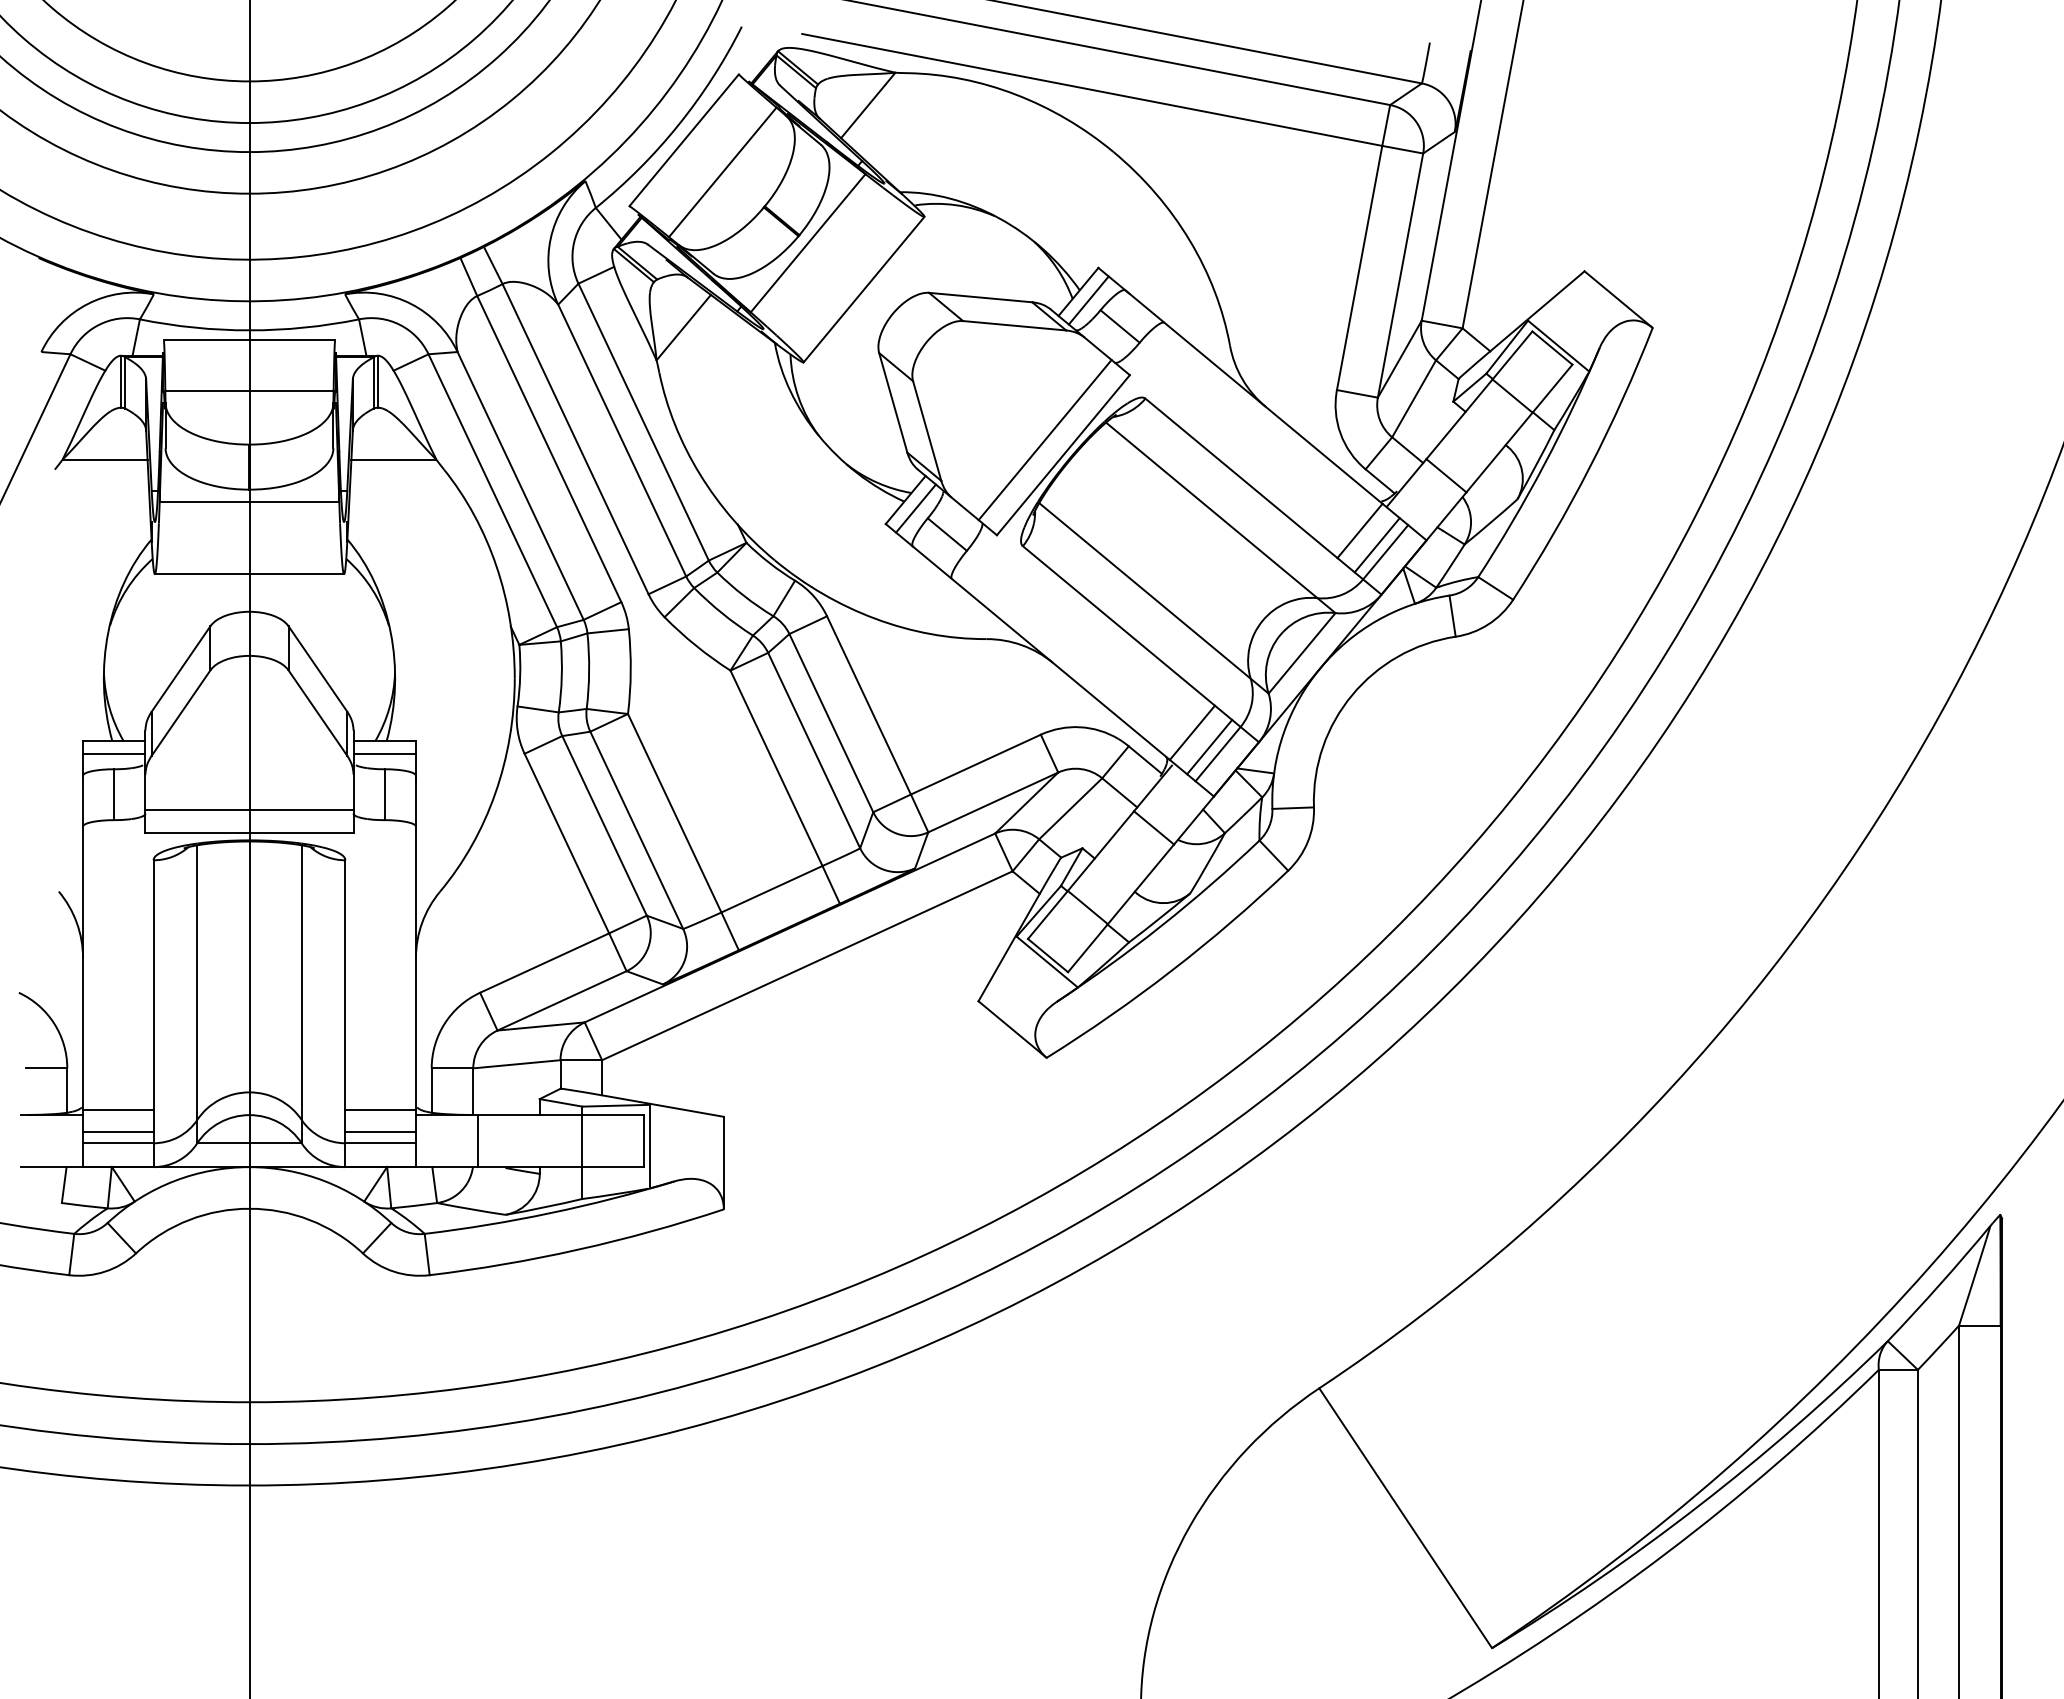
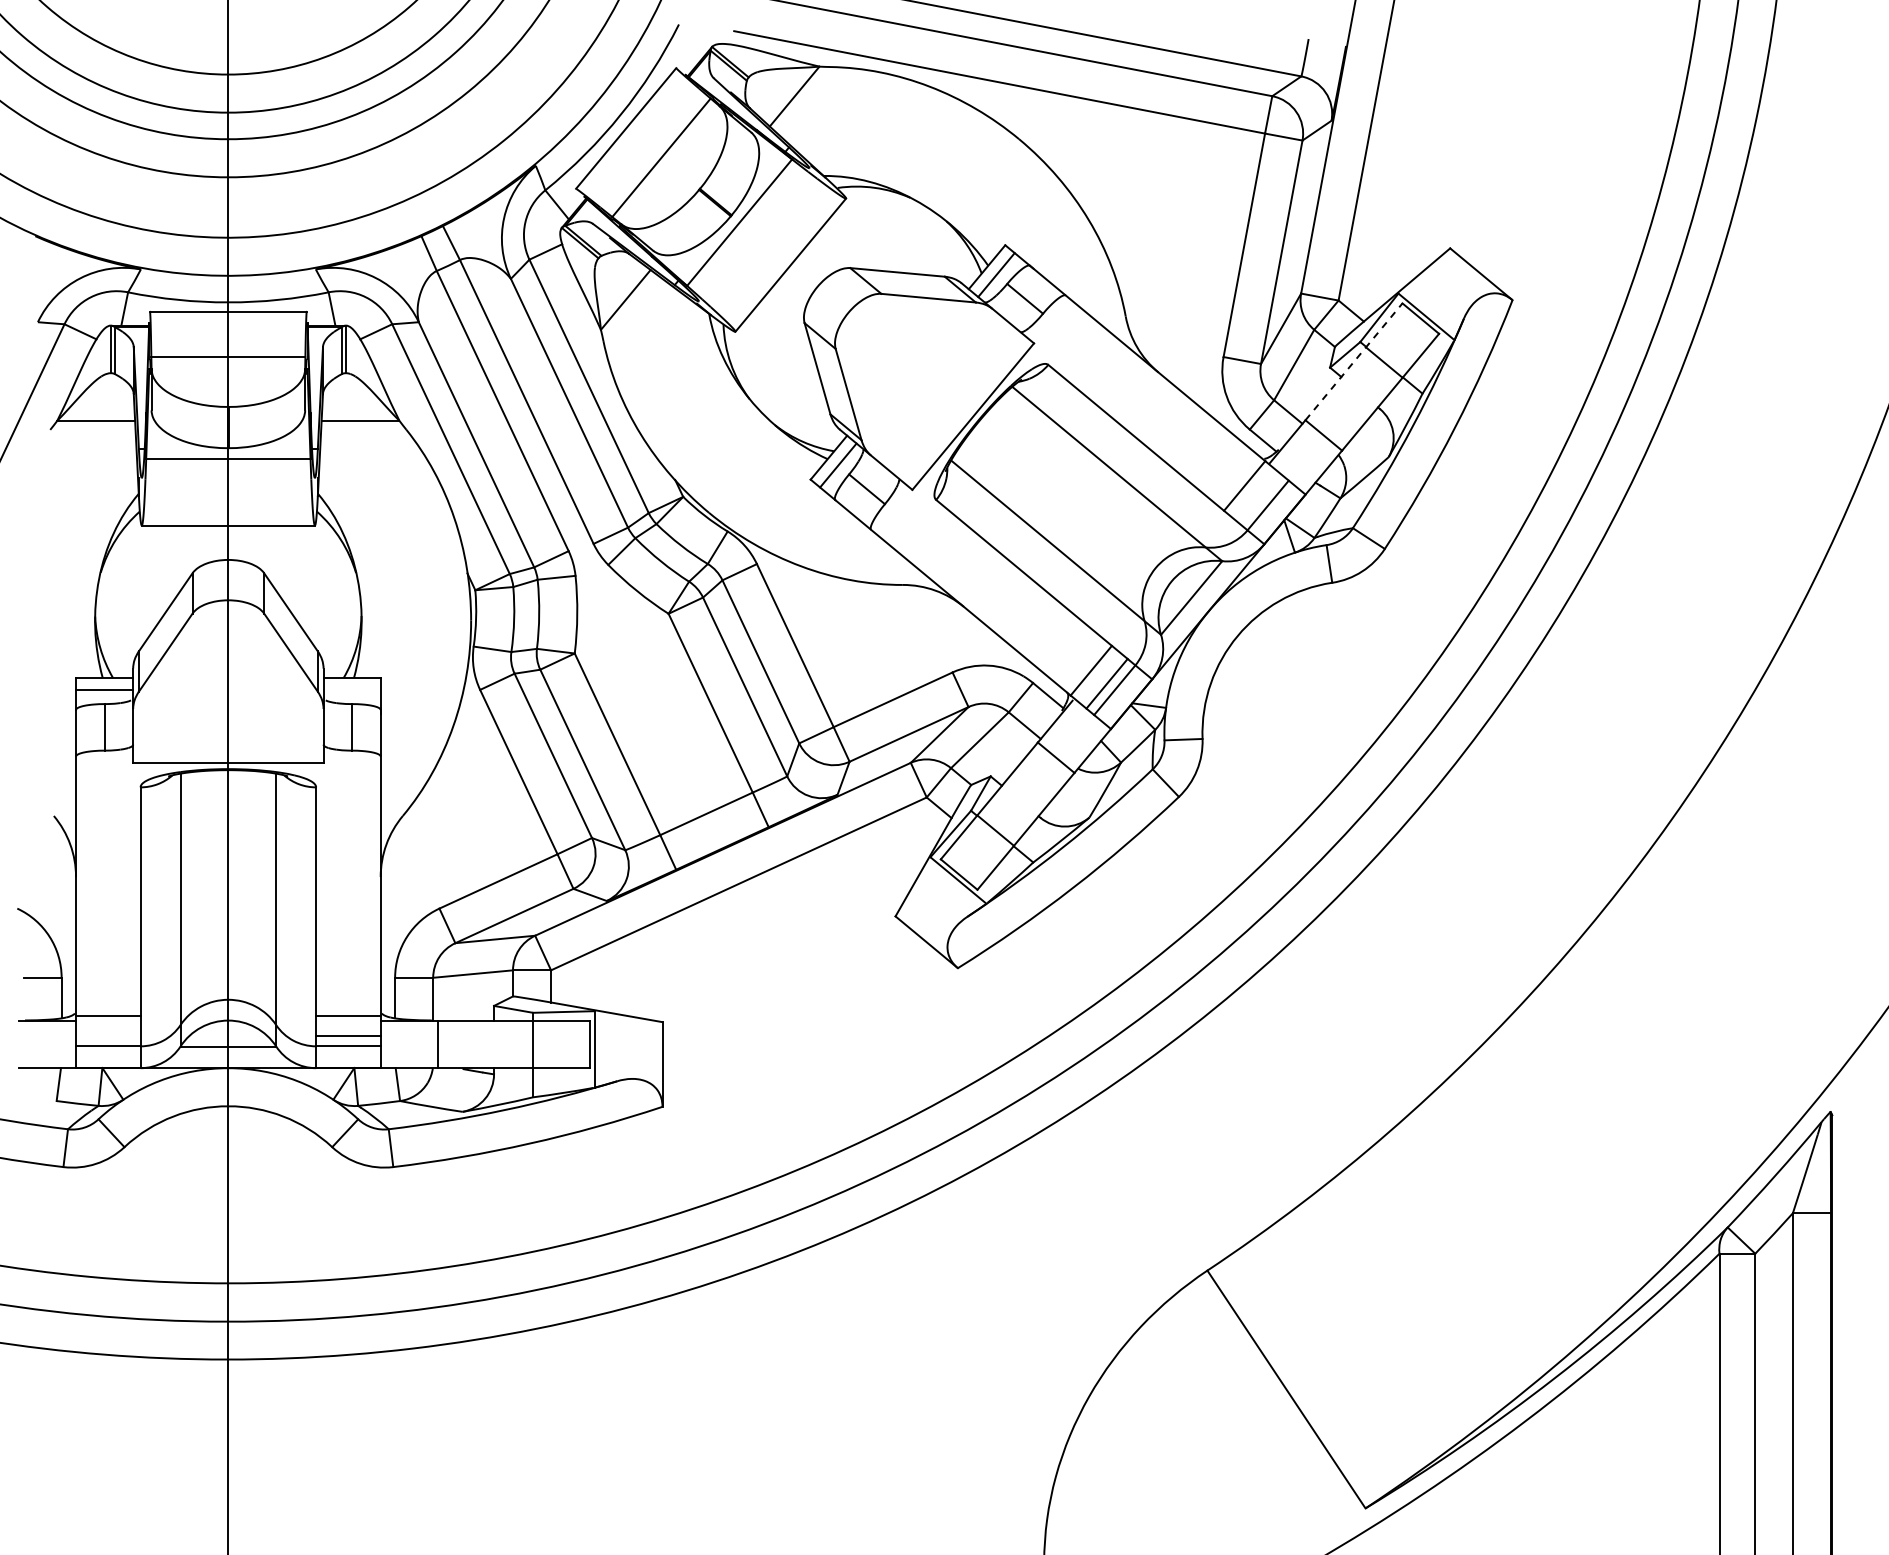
line: (1478, 394) -> (1353, 361), solid -> dashed
line: (1045, 439) -> (956, 402), removed
line: (1377, 544) -> (1260, 498), removed
line: (384, 754) -> (351, 690), removed
line: (249, 809) -> (228, 740), removed
line: (118, 1132) -> (108, 1036), removed

